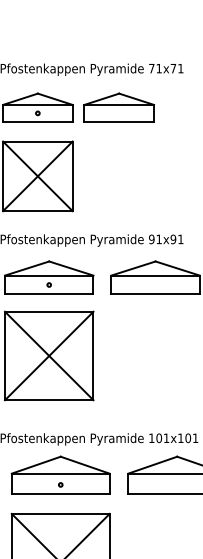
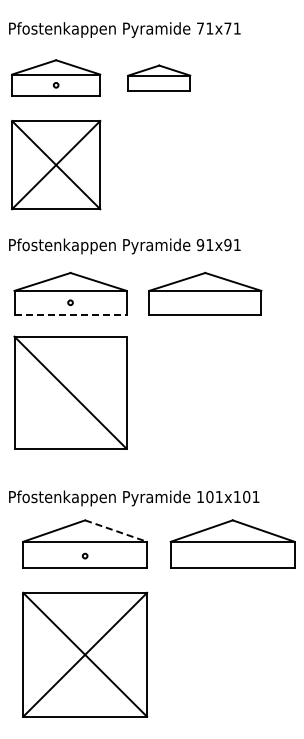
part: (119, 107) -> (159, 77), size x0.7
line: (49, 294) -> (71, 314), solid -> dashed
line: (49, 355) -> (70, 392), removed
line: (85, 465) -> (116, 531), solid -> dashed

